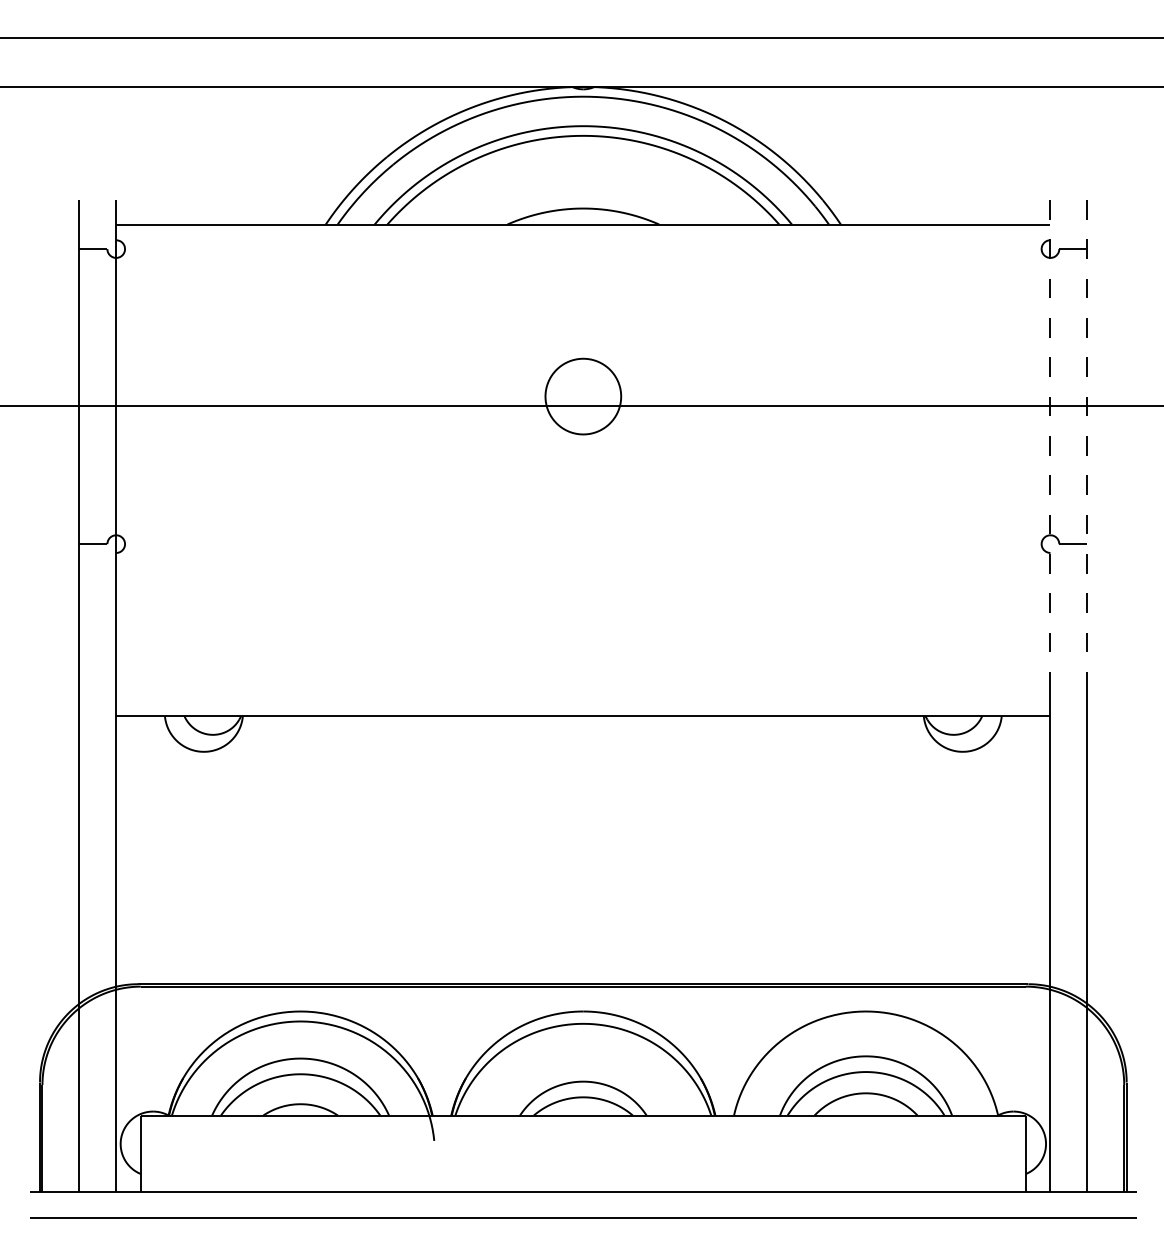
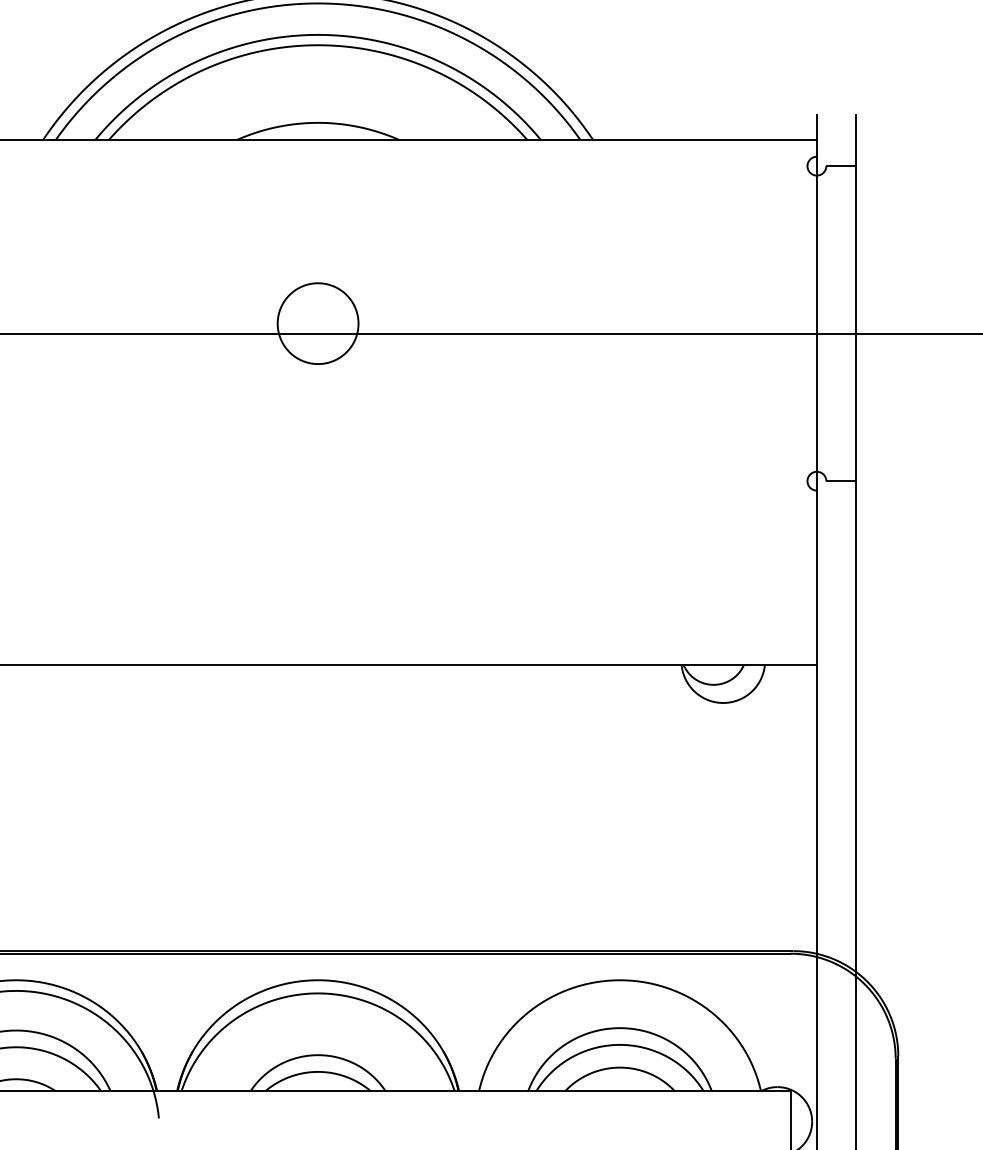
line: (1050, 445) -> (816, 375), dashed -> solid
line: (1087, 445) -> (856, 375), dashed -> solid

